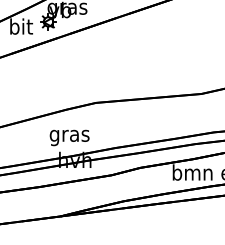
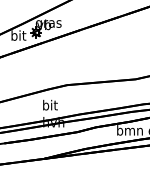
text: (68, 135) -> (49, 106), gras -> bit

